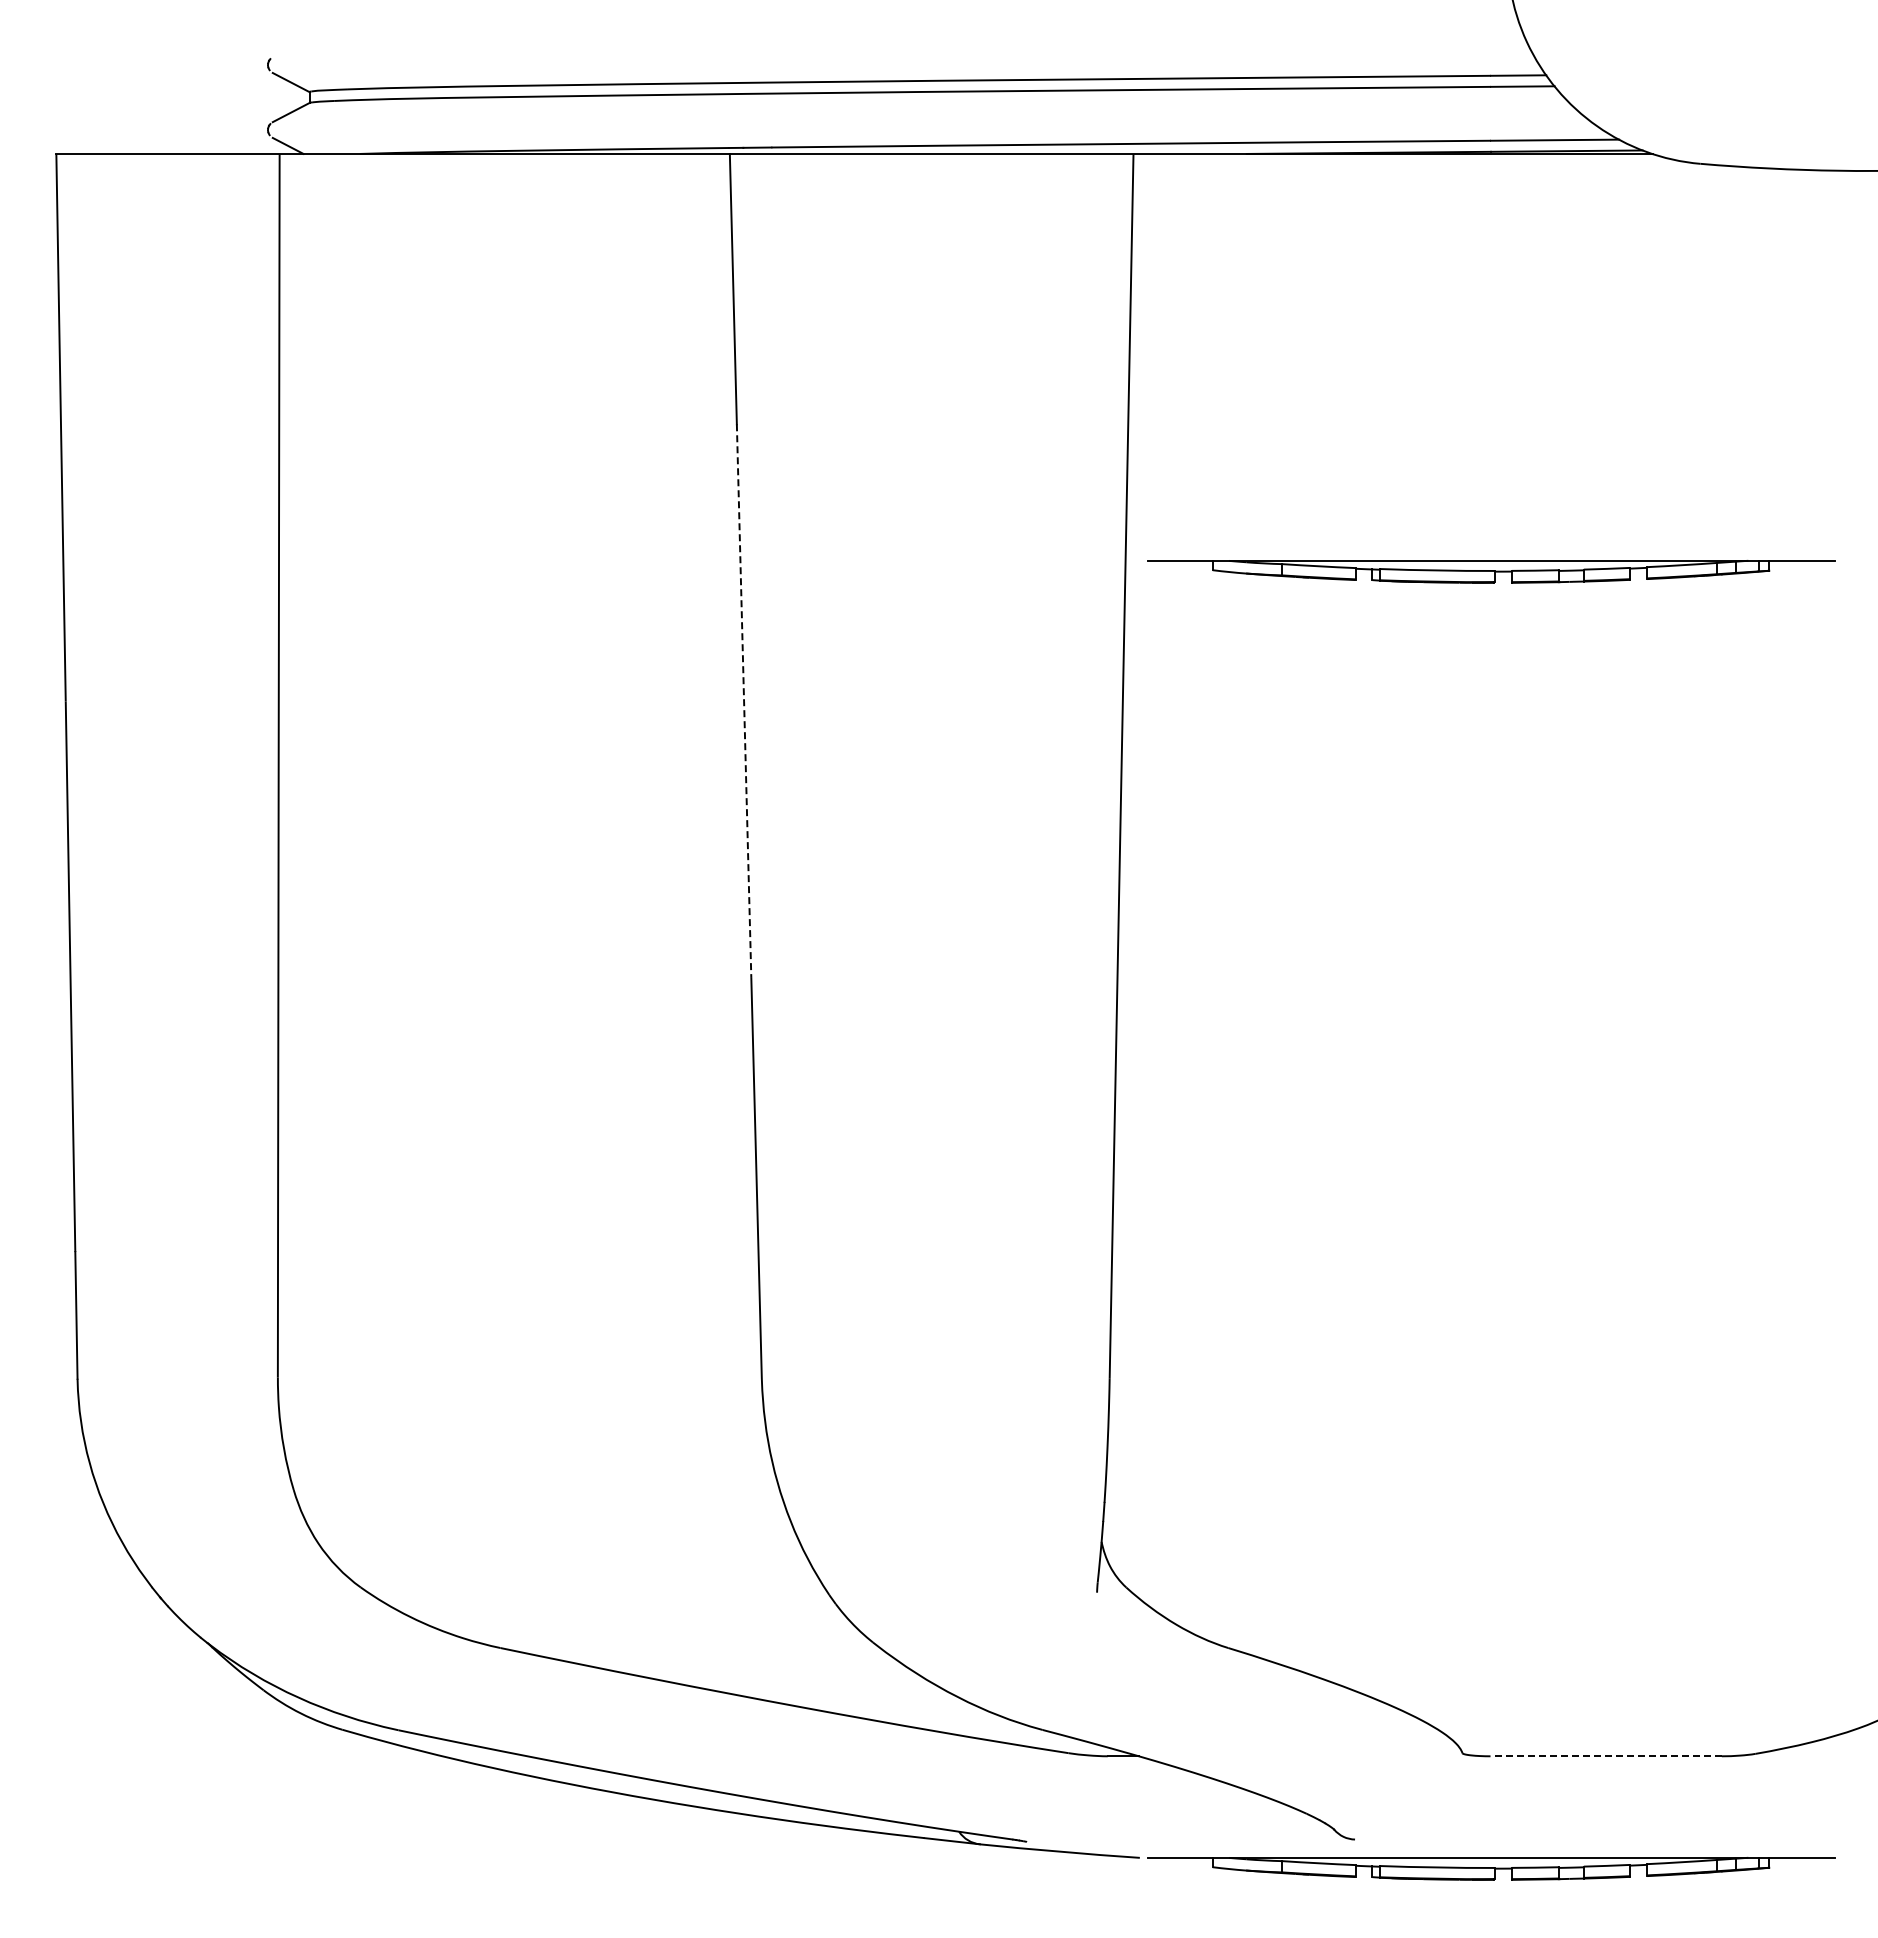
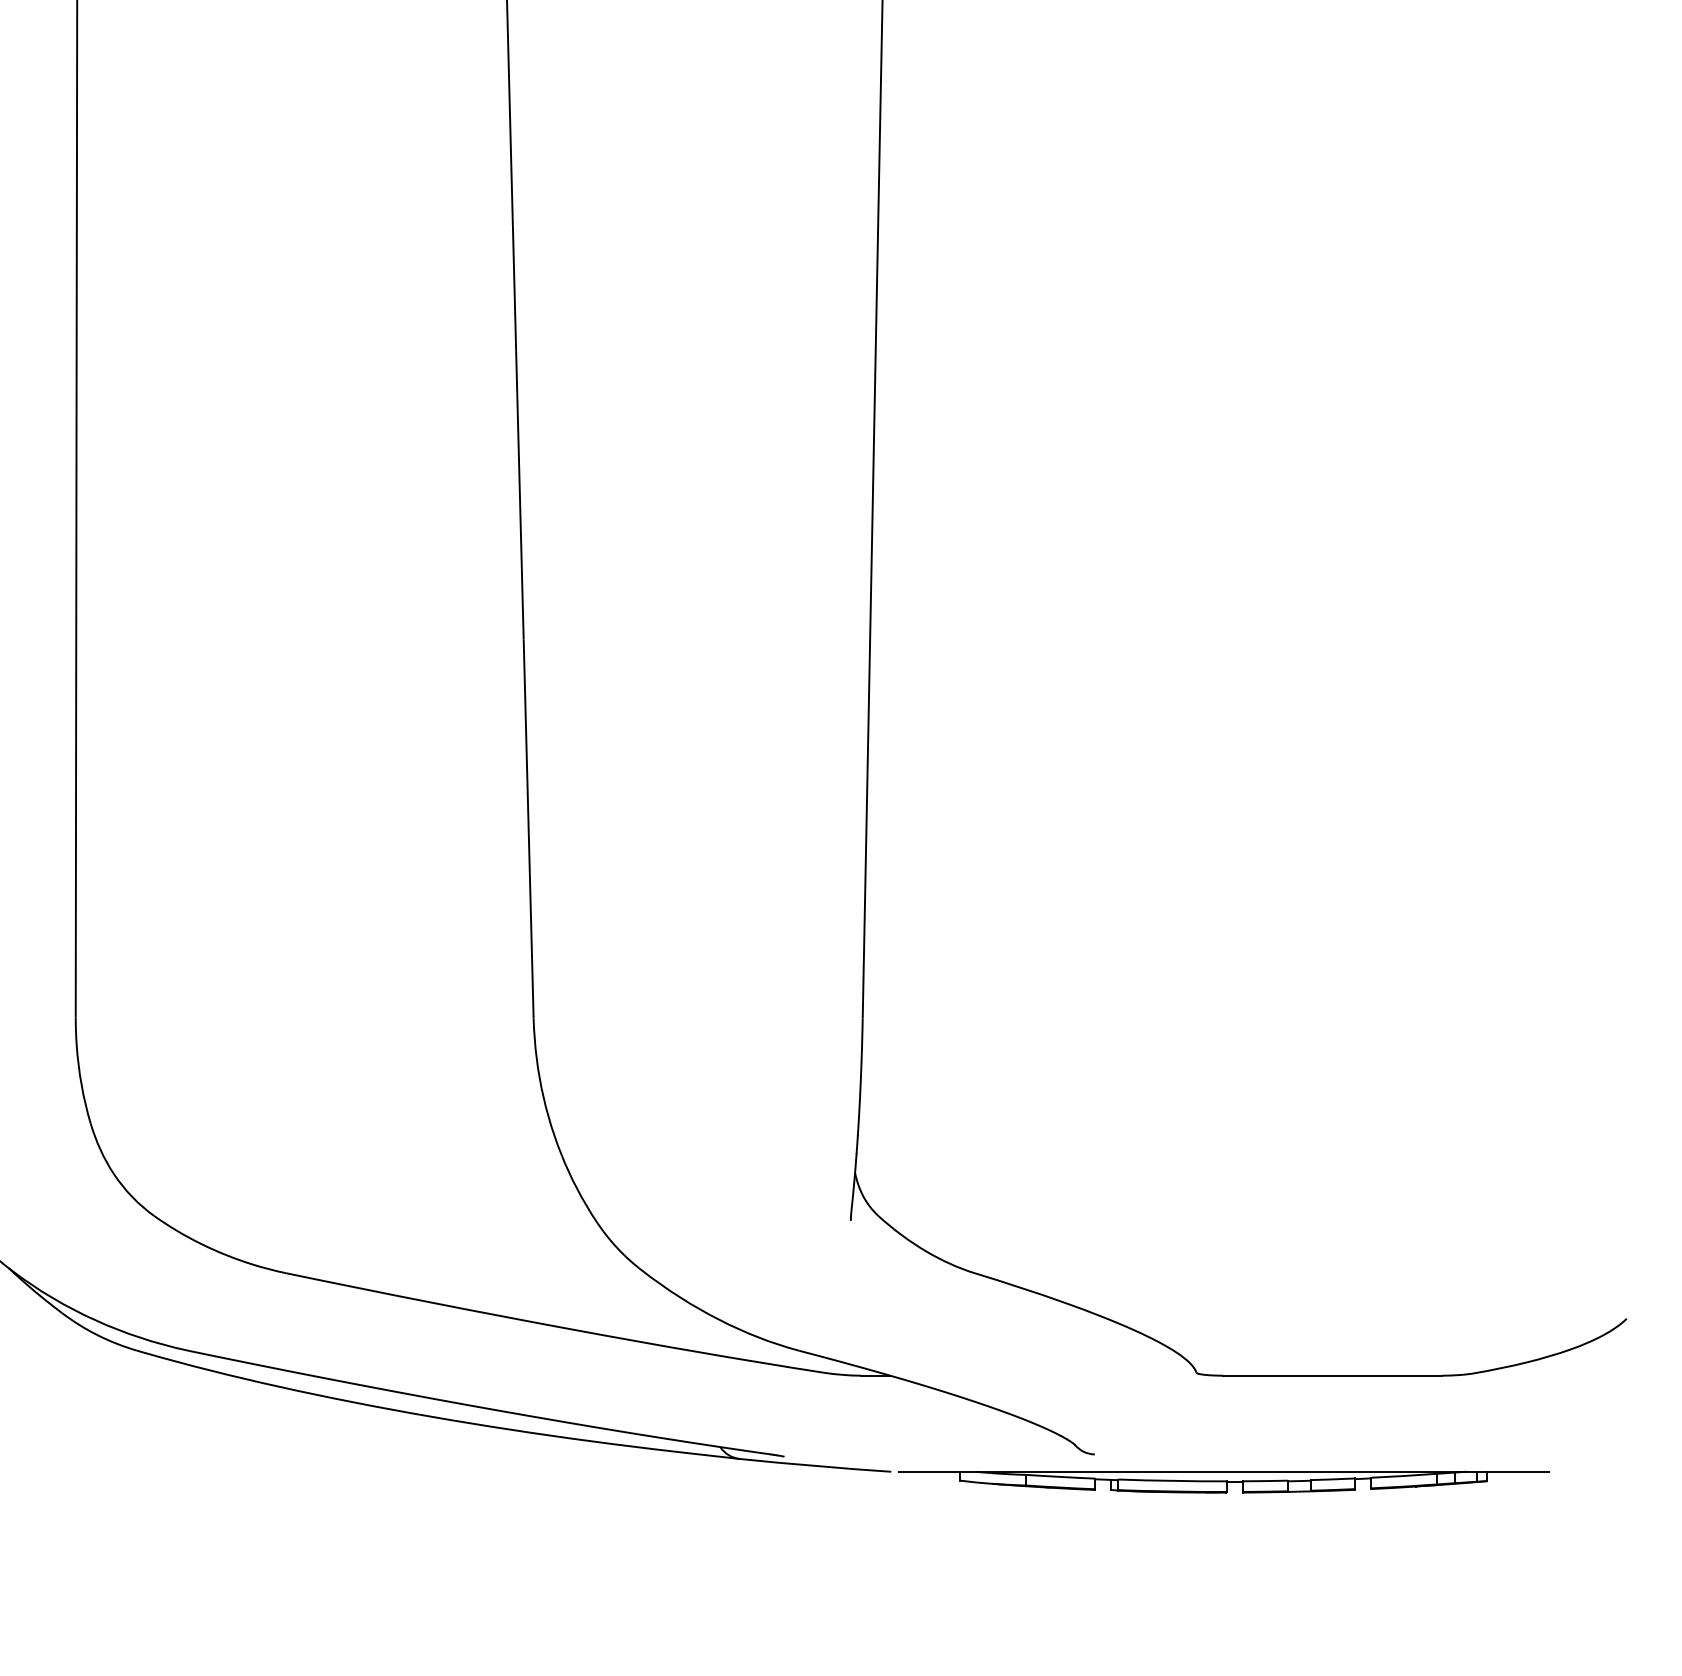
part: (1491, 571) -> (1223, 254), removed
line: (744, 700) -> (517, 376), dashed -> solid
line: (1606, 1756) -> (1332, 1375), dashed -> solid

